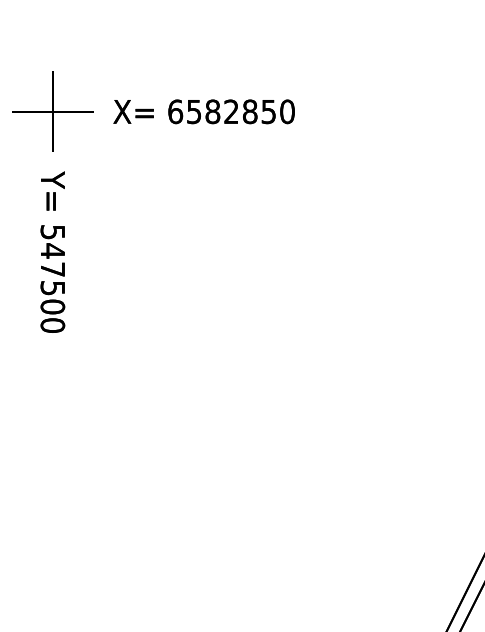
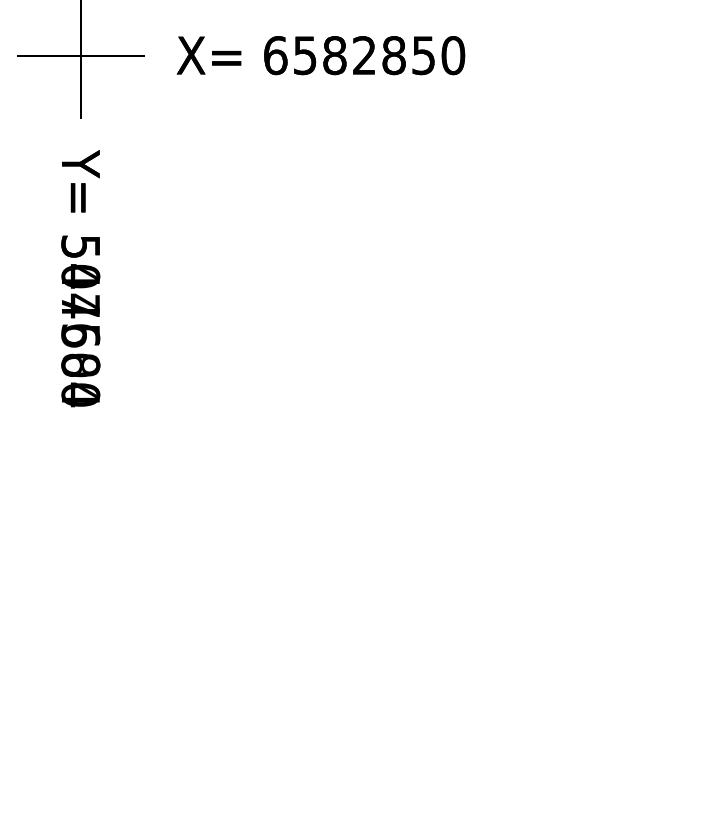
text: (52, 288) -> (80, 336), 547500 -> 504684

